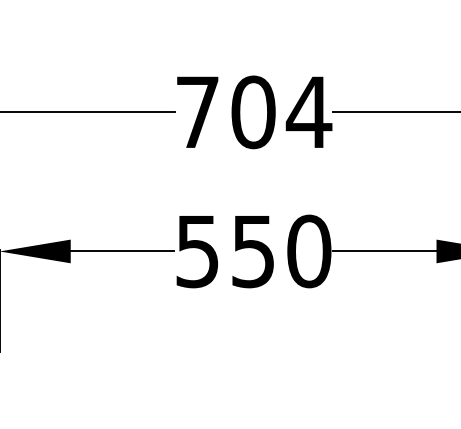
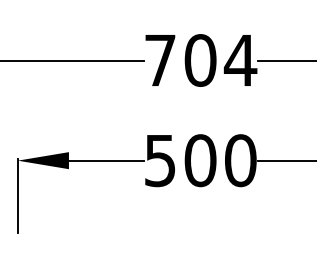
text: (253, 251) -> (200, 160), 550 -> 500

